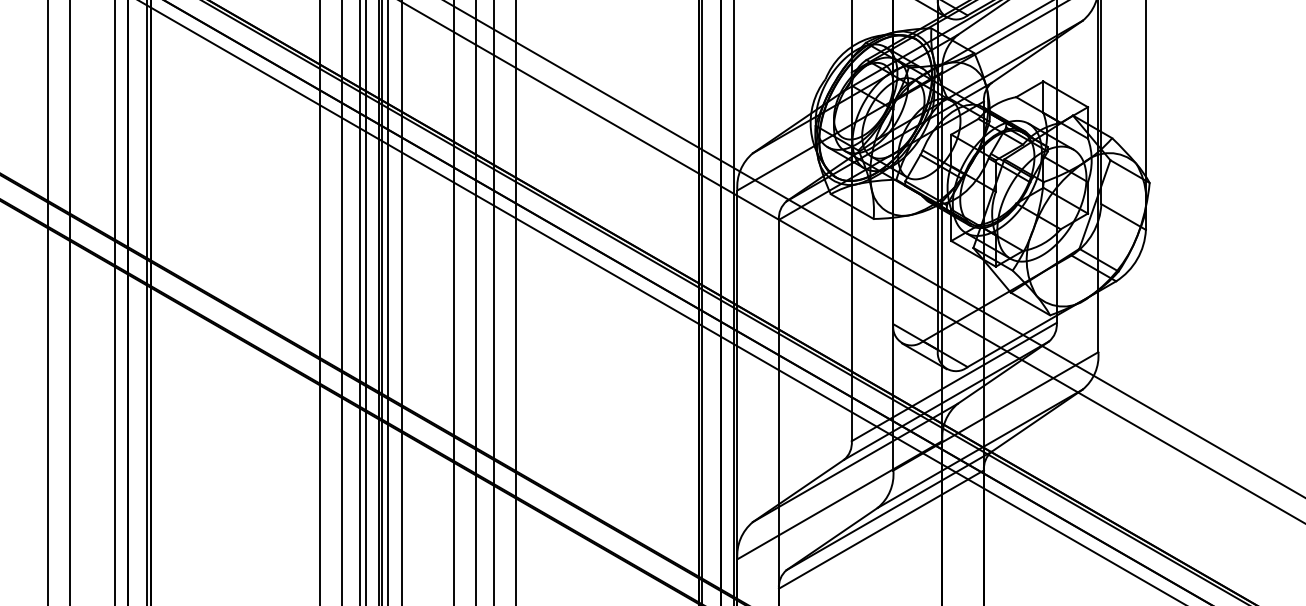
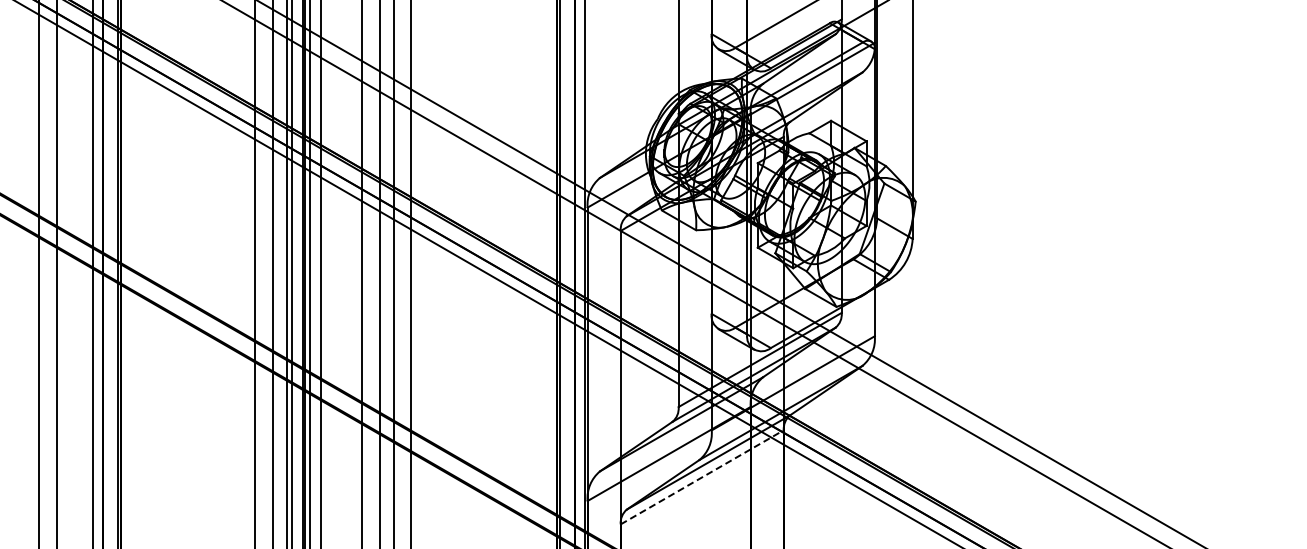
line: (881, 529) -> (702, 477), solid -> dashed

